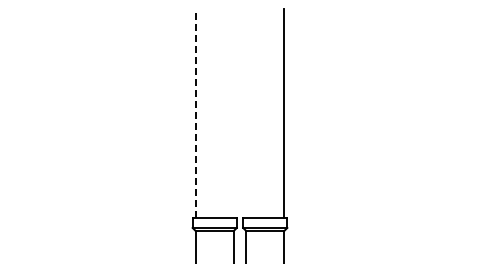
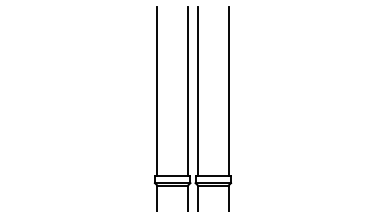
line: (195, 113) -> (157, 91), dashed -> solid
line: (233, 113) -> (187, 91), added
line: (246, 113) -> (198, 91), added

